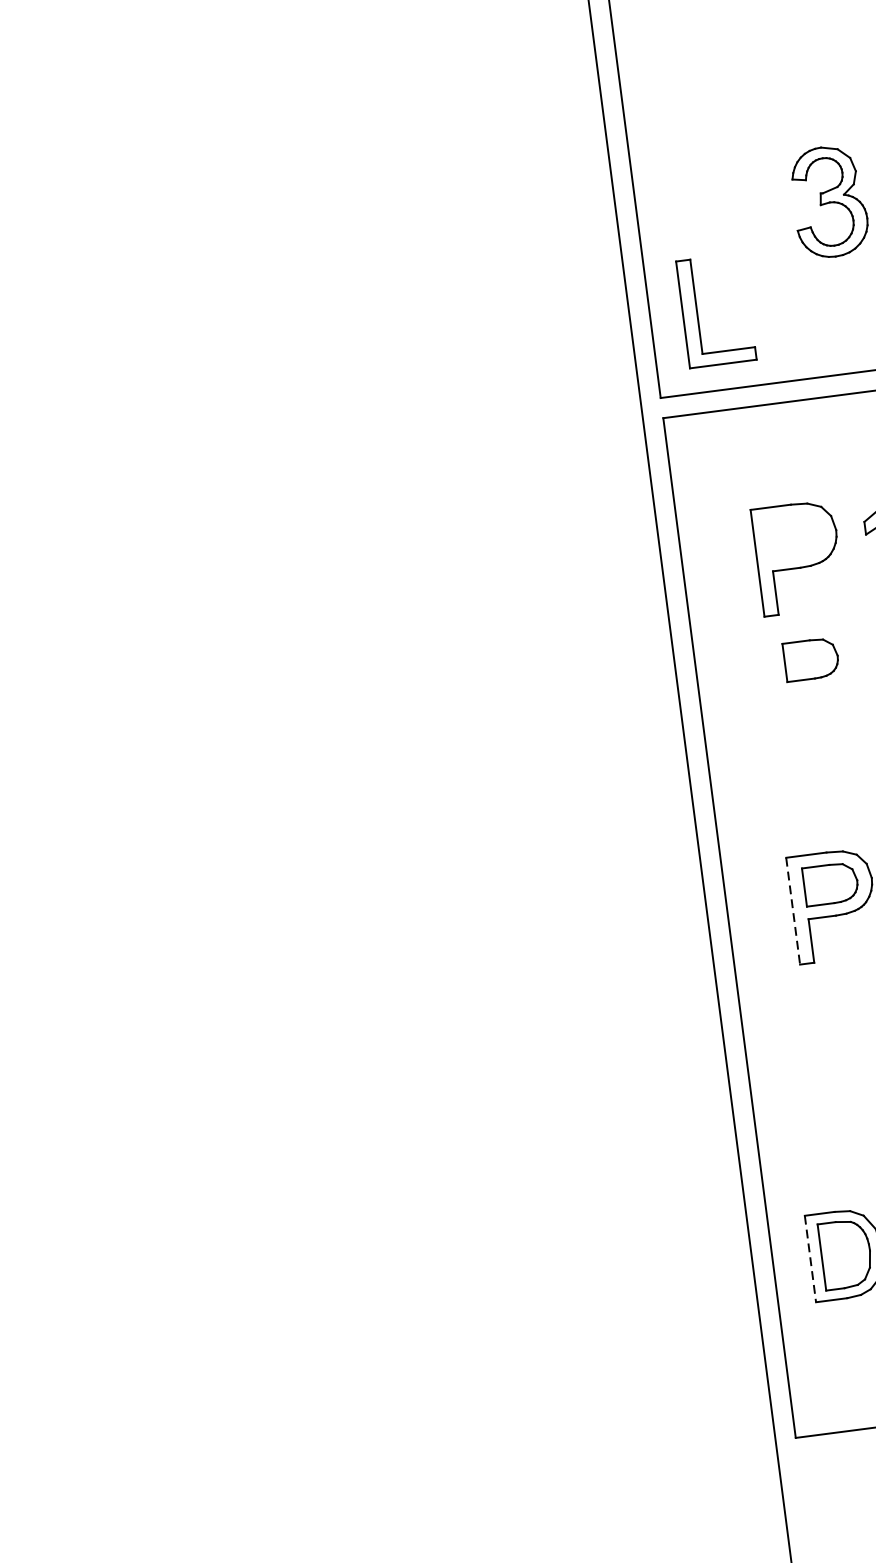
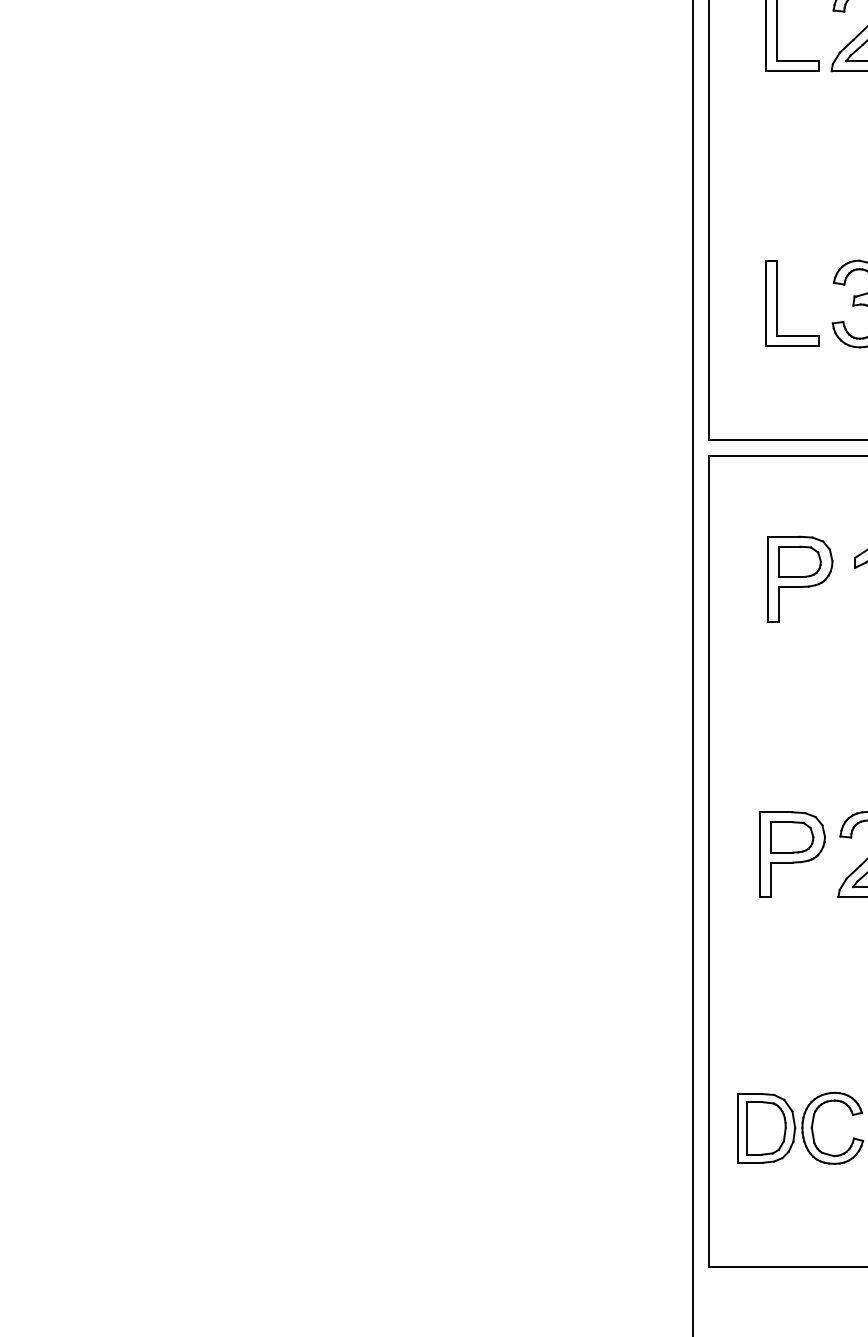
part: (698, 312) -> (777, 303), moved
part: (810, 659) -> (799, 561), moved
line: (793, 912) -> (760, 855), dashed -> solid
line: (810, 1259) -> (738, 1128), dashed -> solid

